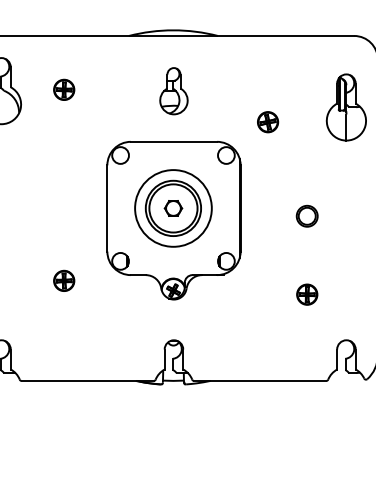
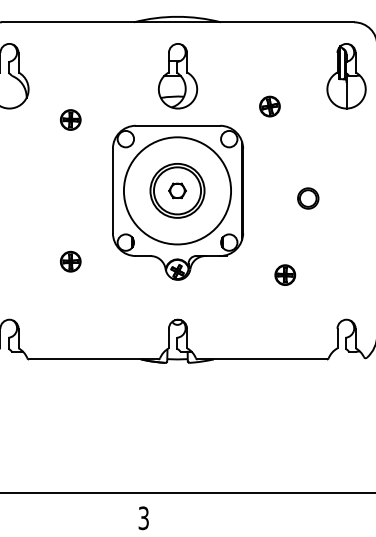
part: (63, 89) -> (70, 119), moved
part: (173, 91) -> (177, 76), size x1.43
part: (346, 107) -> (346, 76), moved
circle: (173, 208) -> (177, 190), size x1.43
part: (307, 294) -> (285, 274), moved

